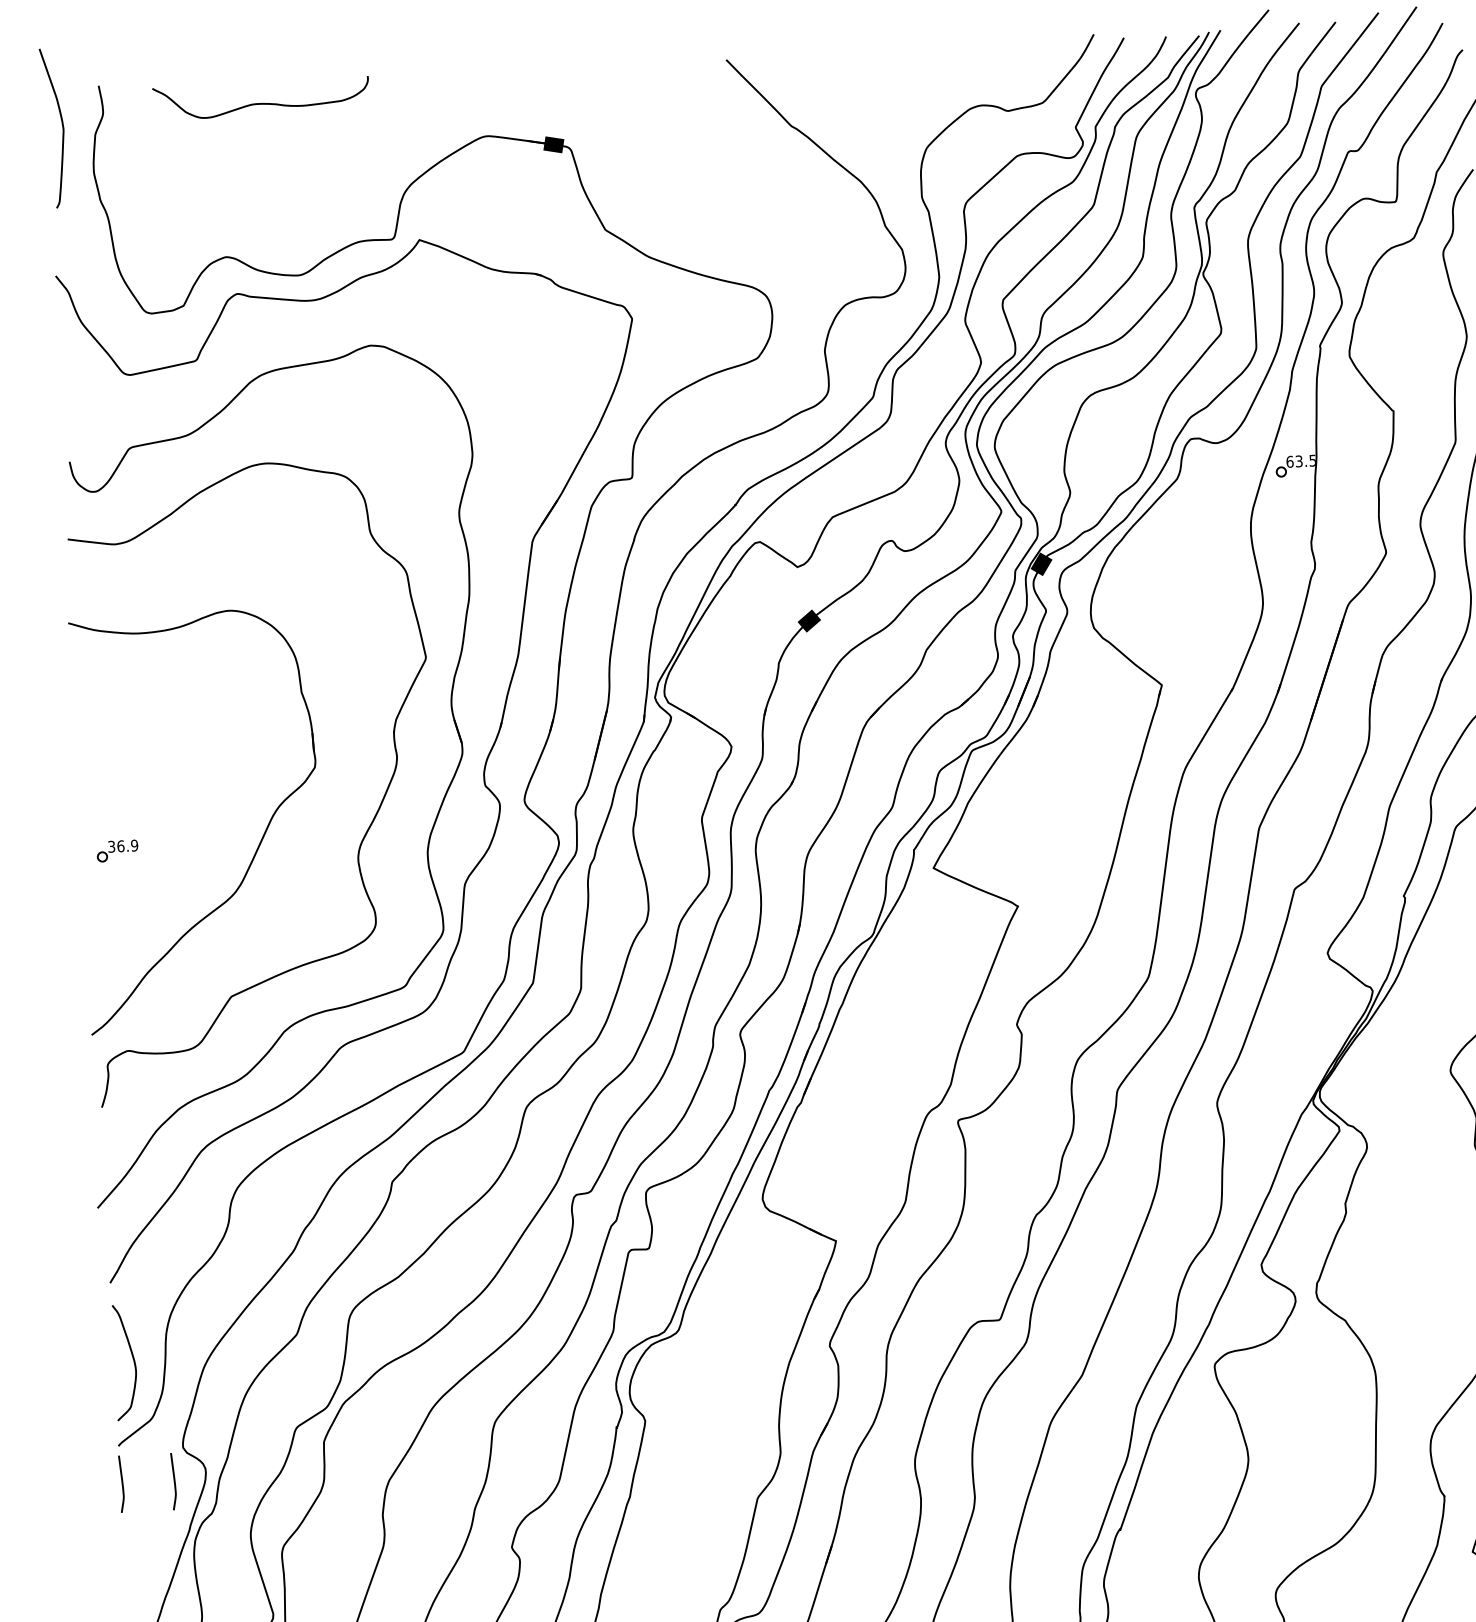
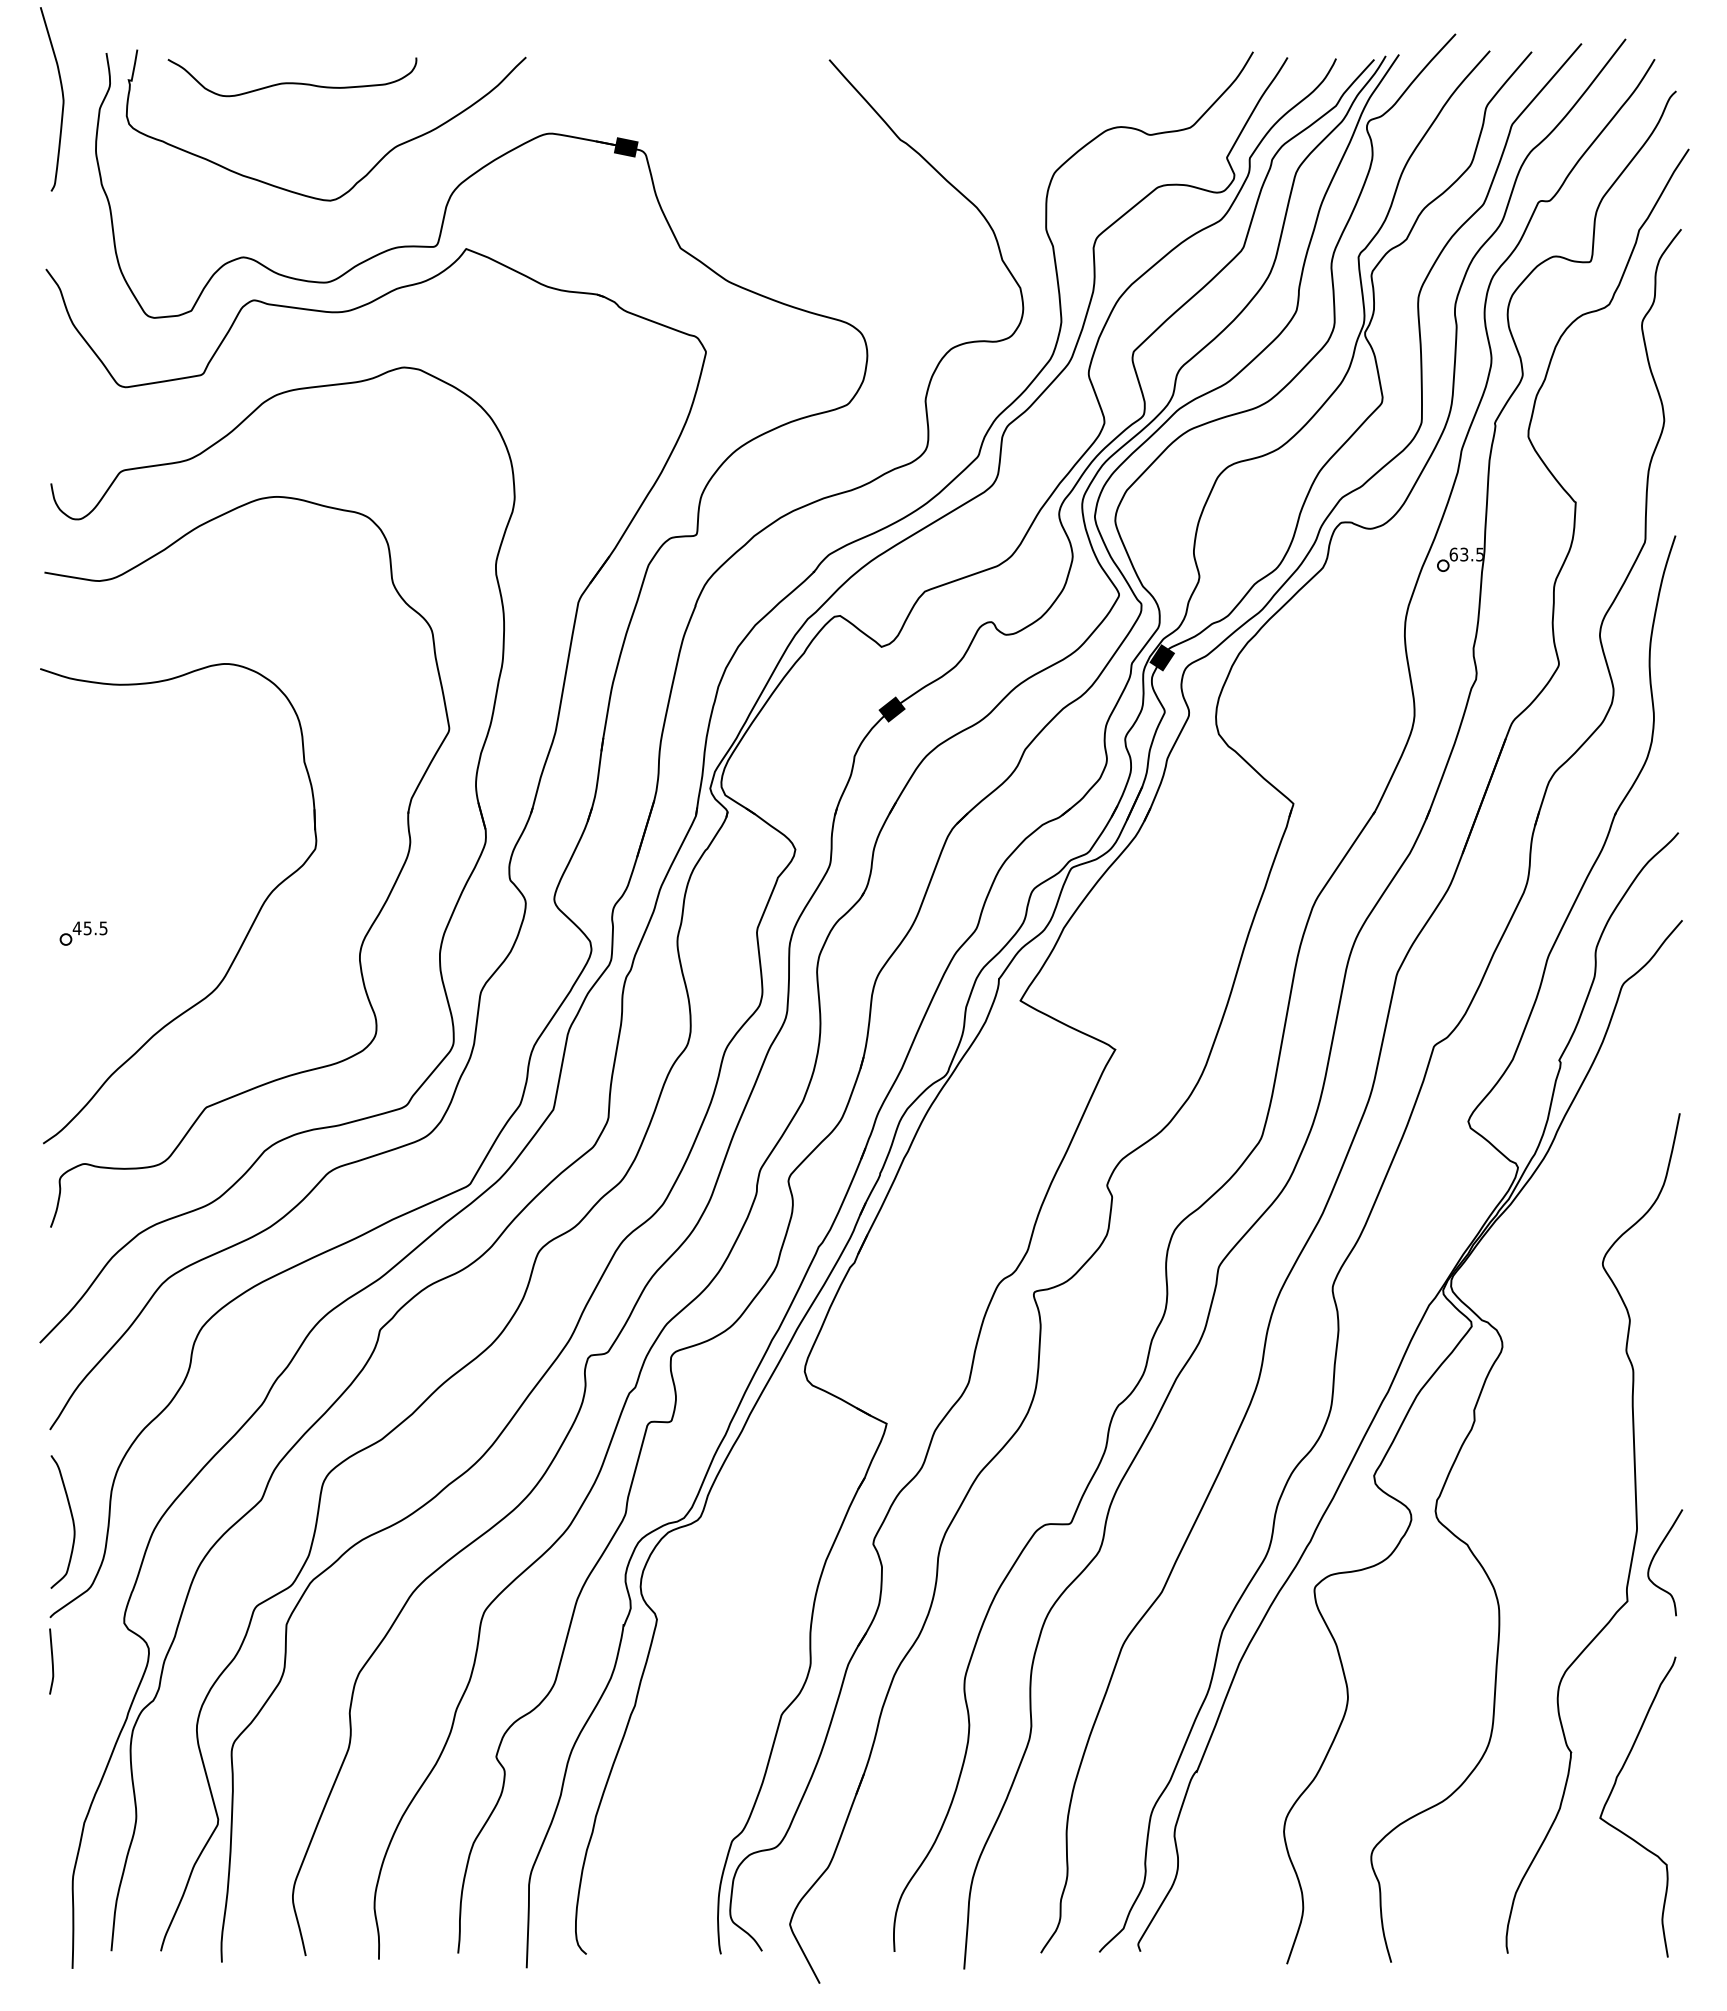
curve: (332, 175) -> (370, 169), added
text: (122, 846) -> (89, 928), 36.9 -> 45.5
curve: (173, 1481) -> (111, 1661), removed

